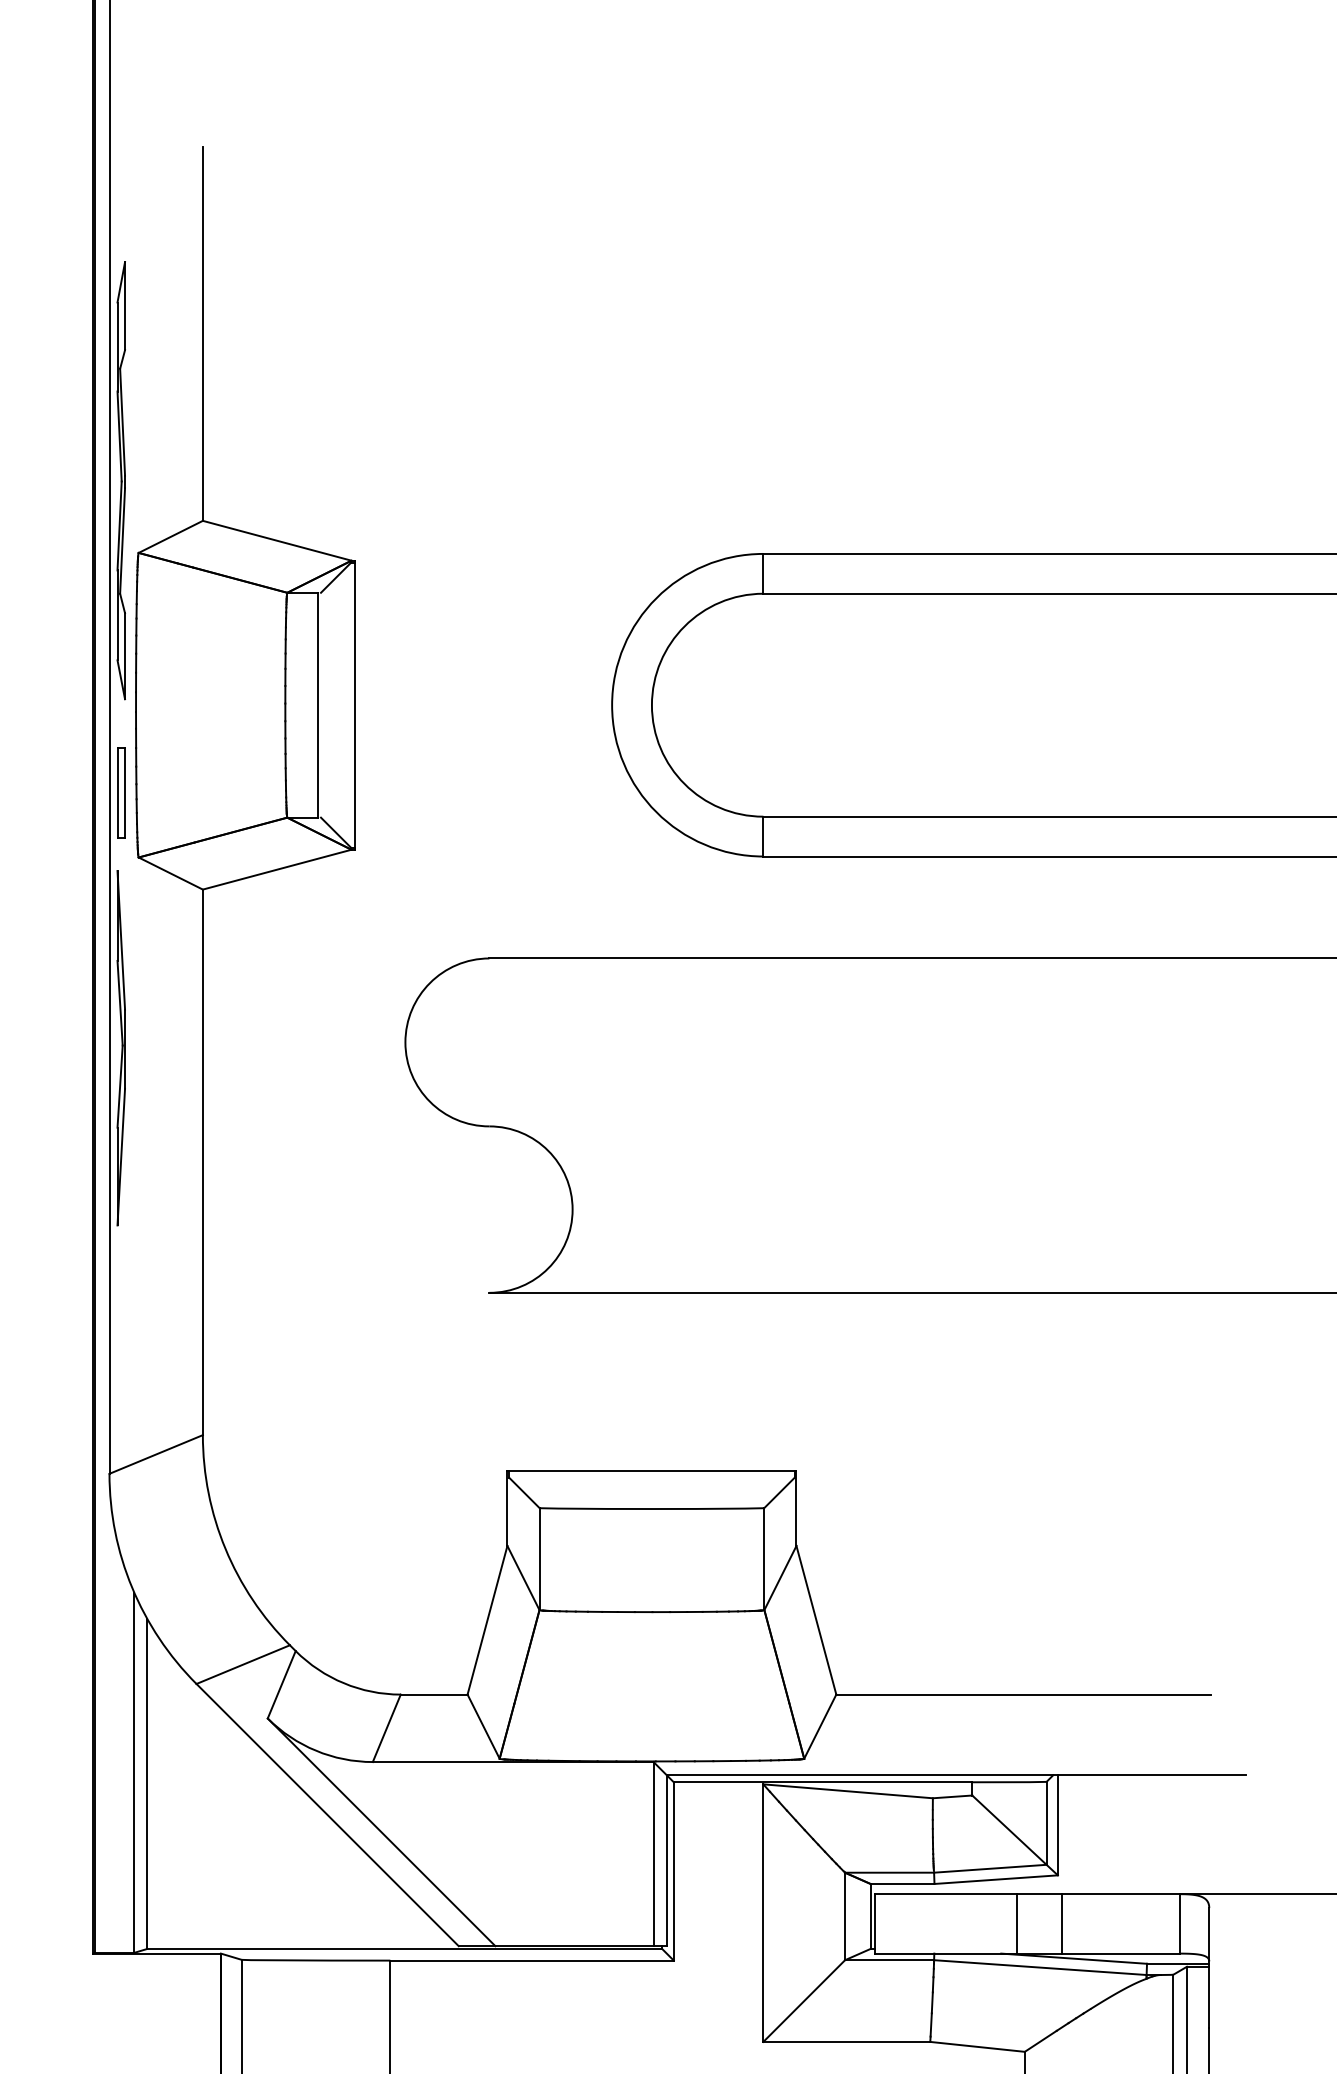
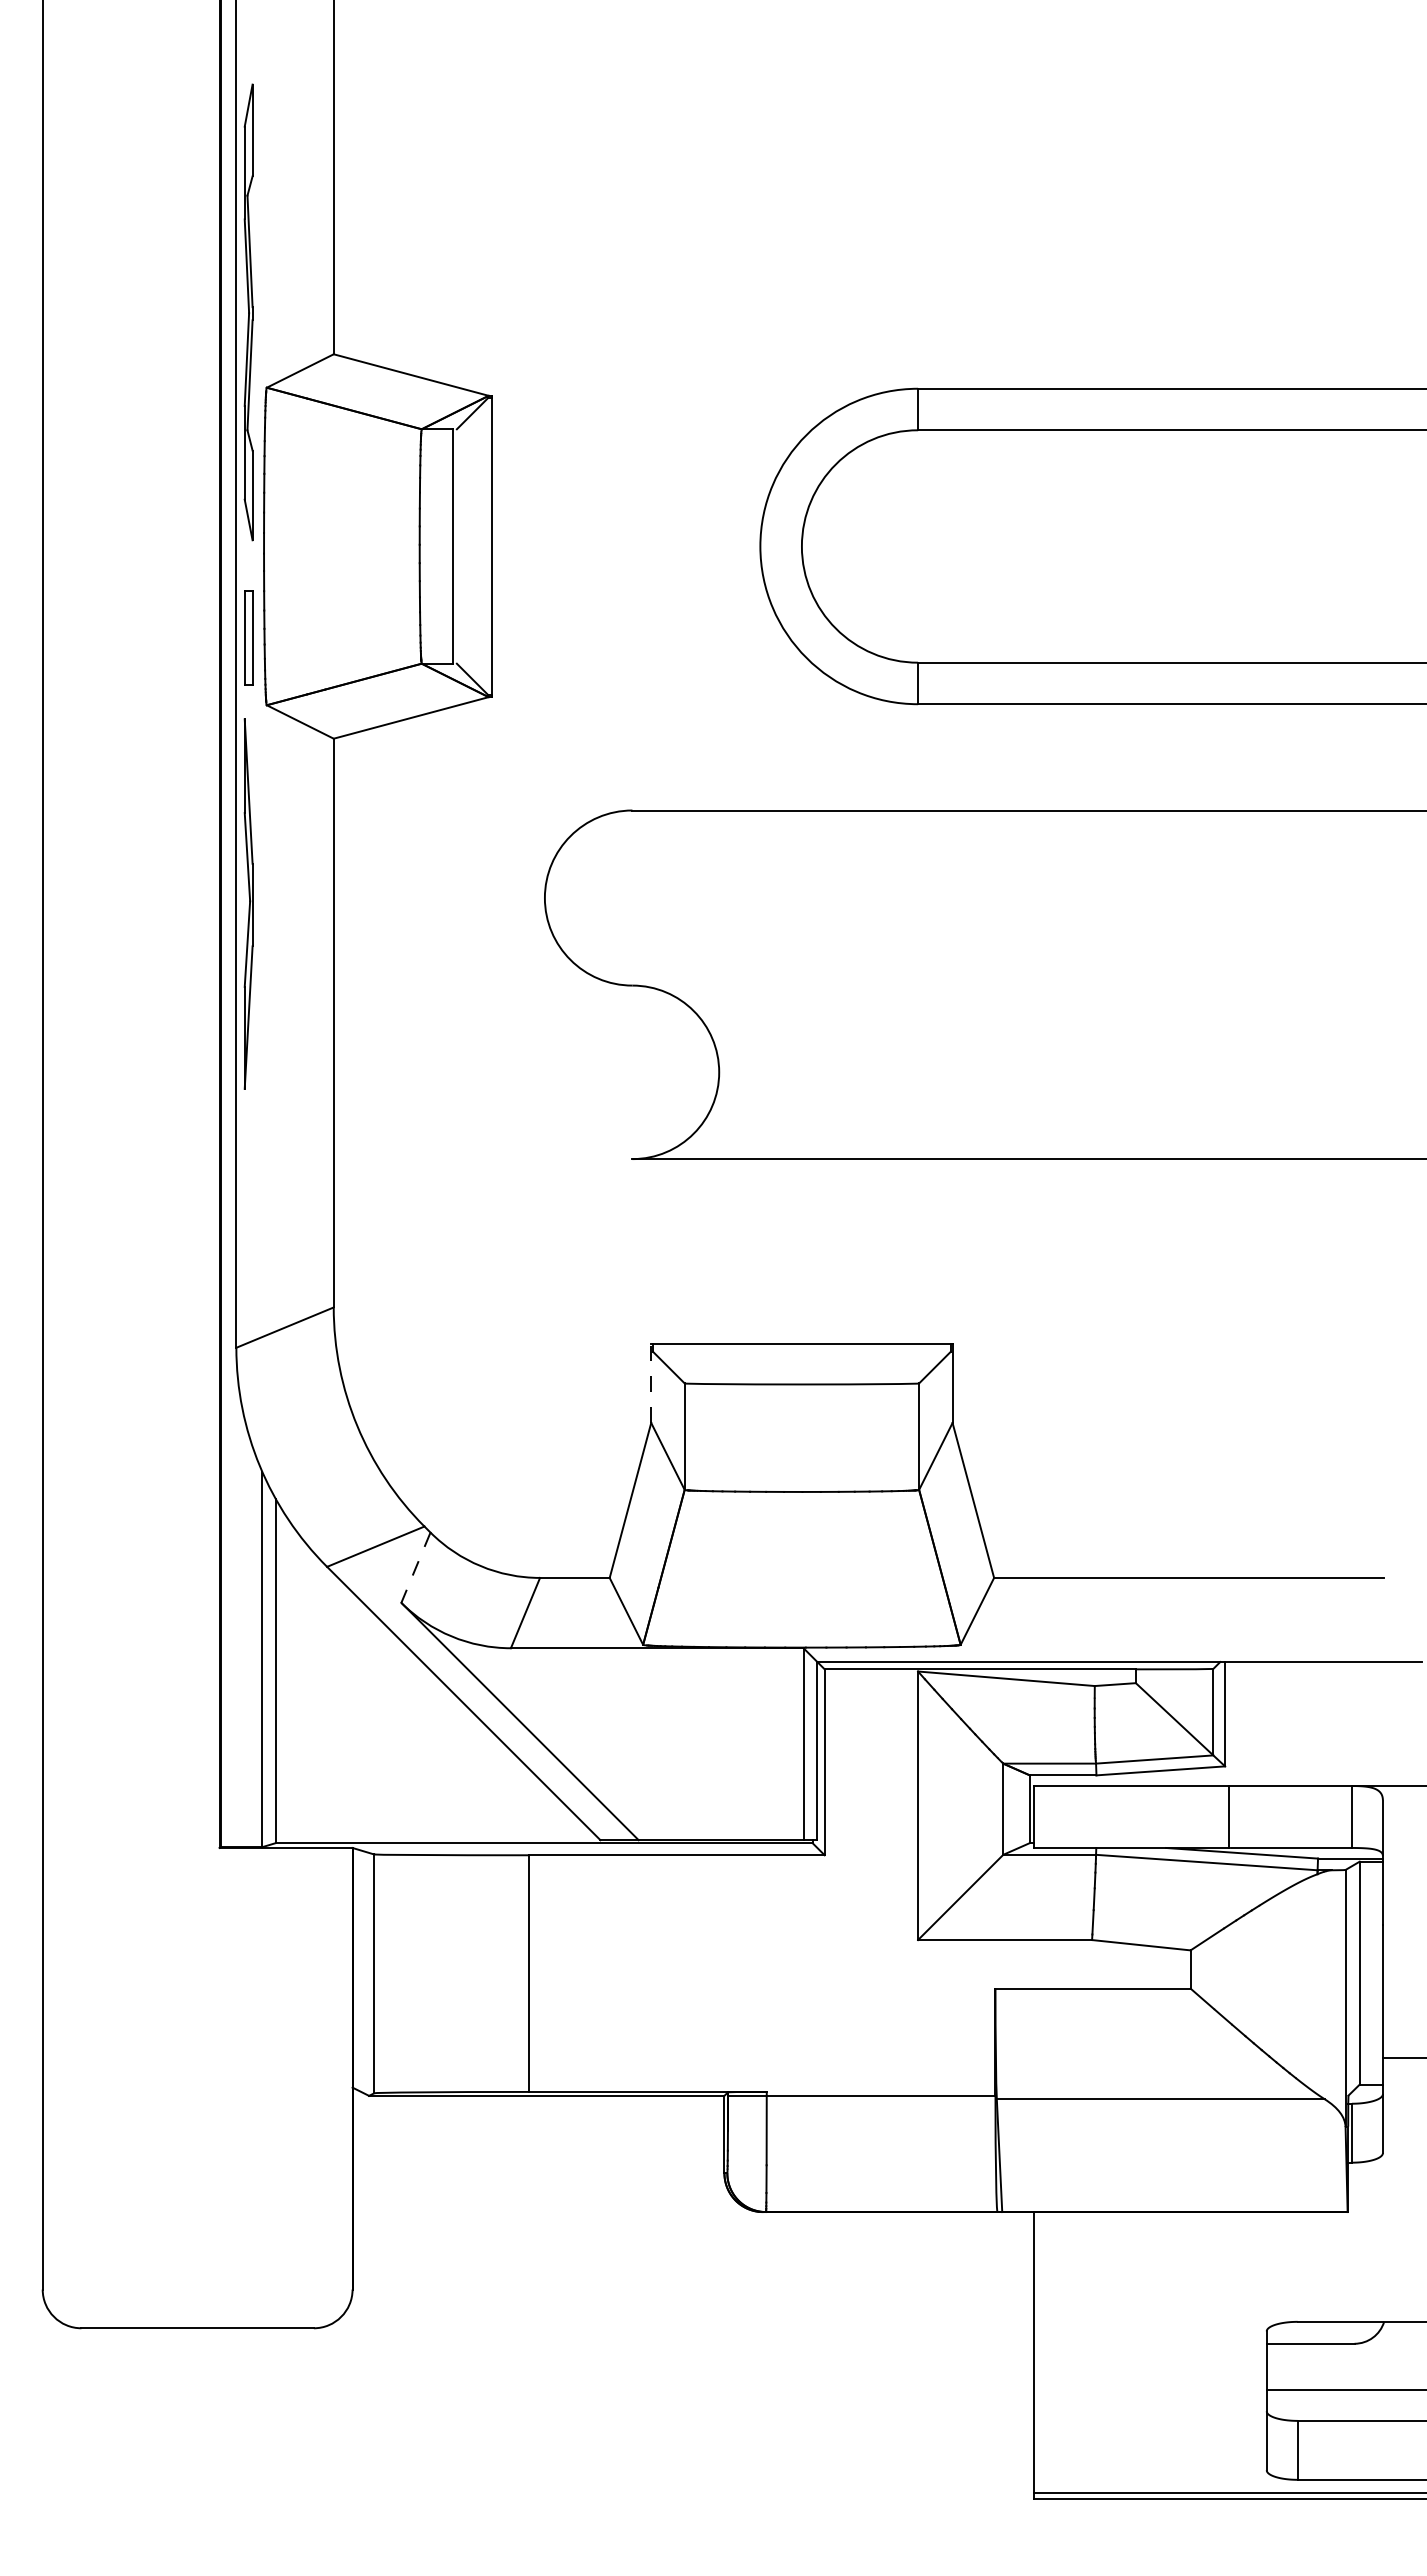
line: (507, 1508) -> (651, 1383), solid -> dashed
line: (281, 1685) -> (415, 1568), solid -> dashed
line: (1017, 1923) -> (1182, 1816), removed

